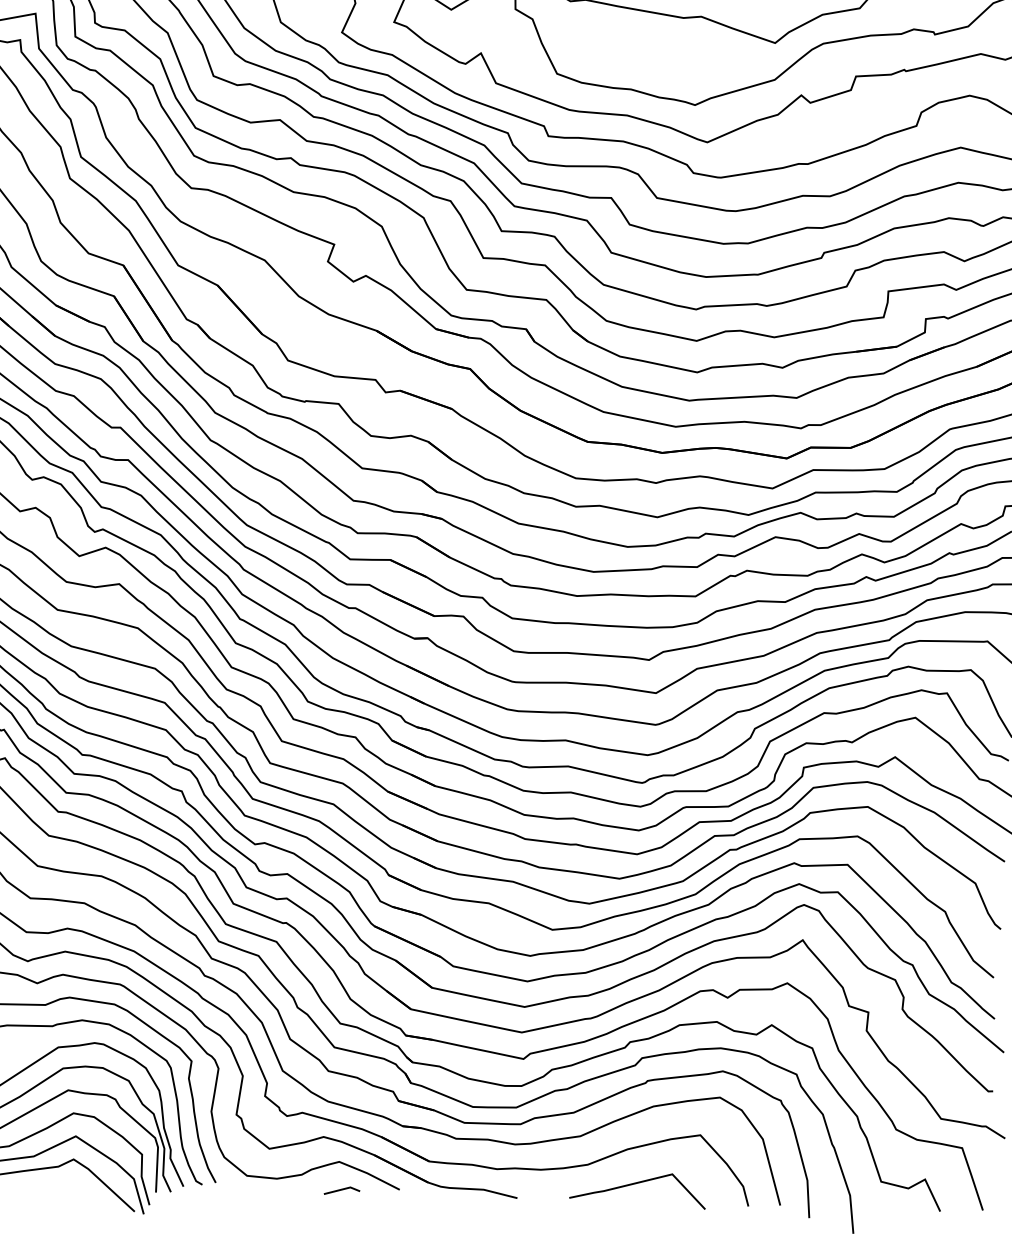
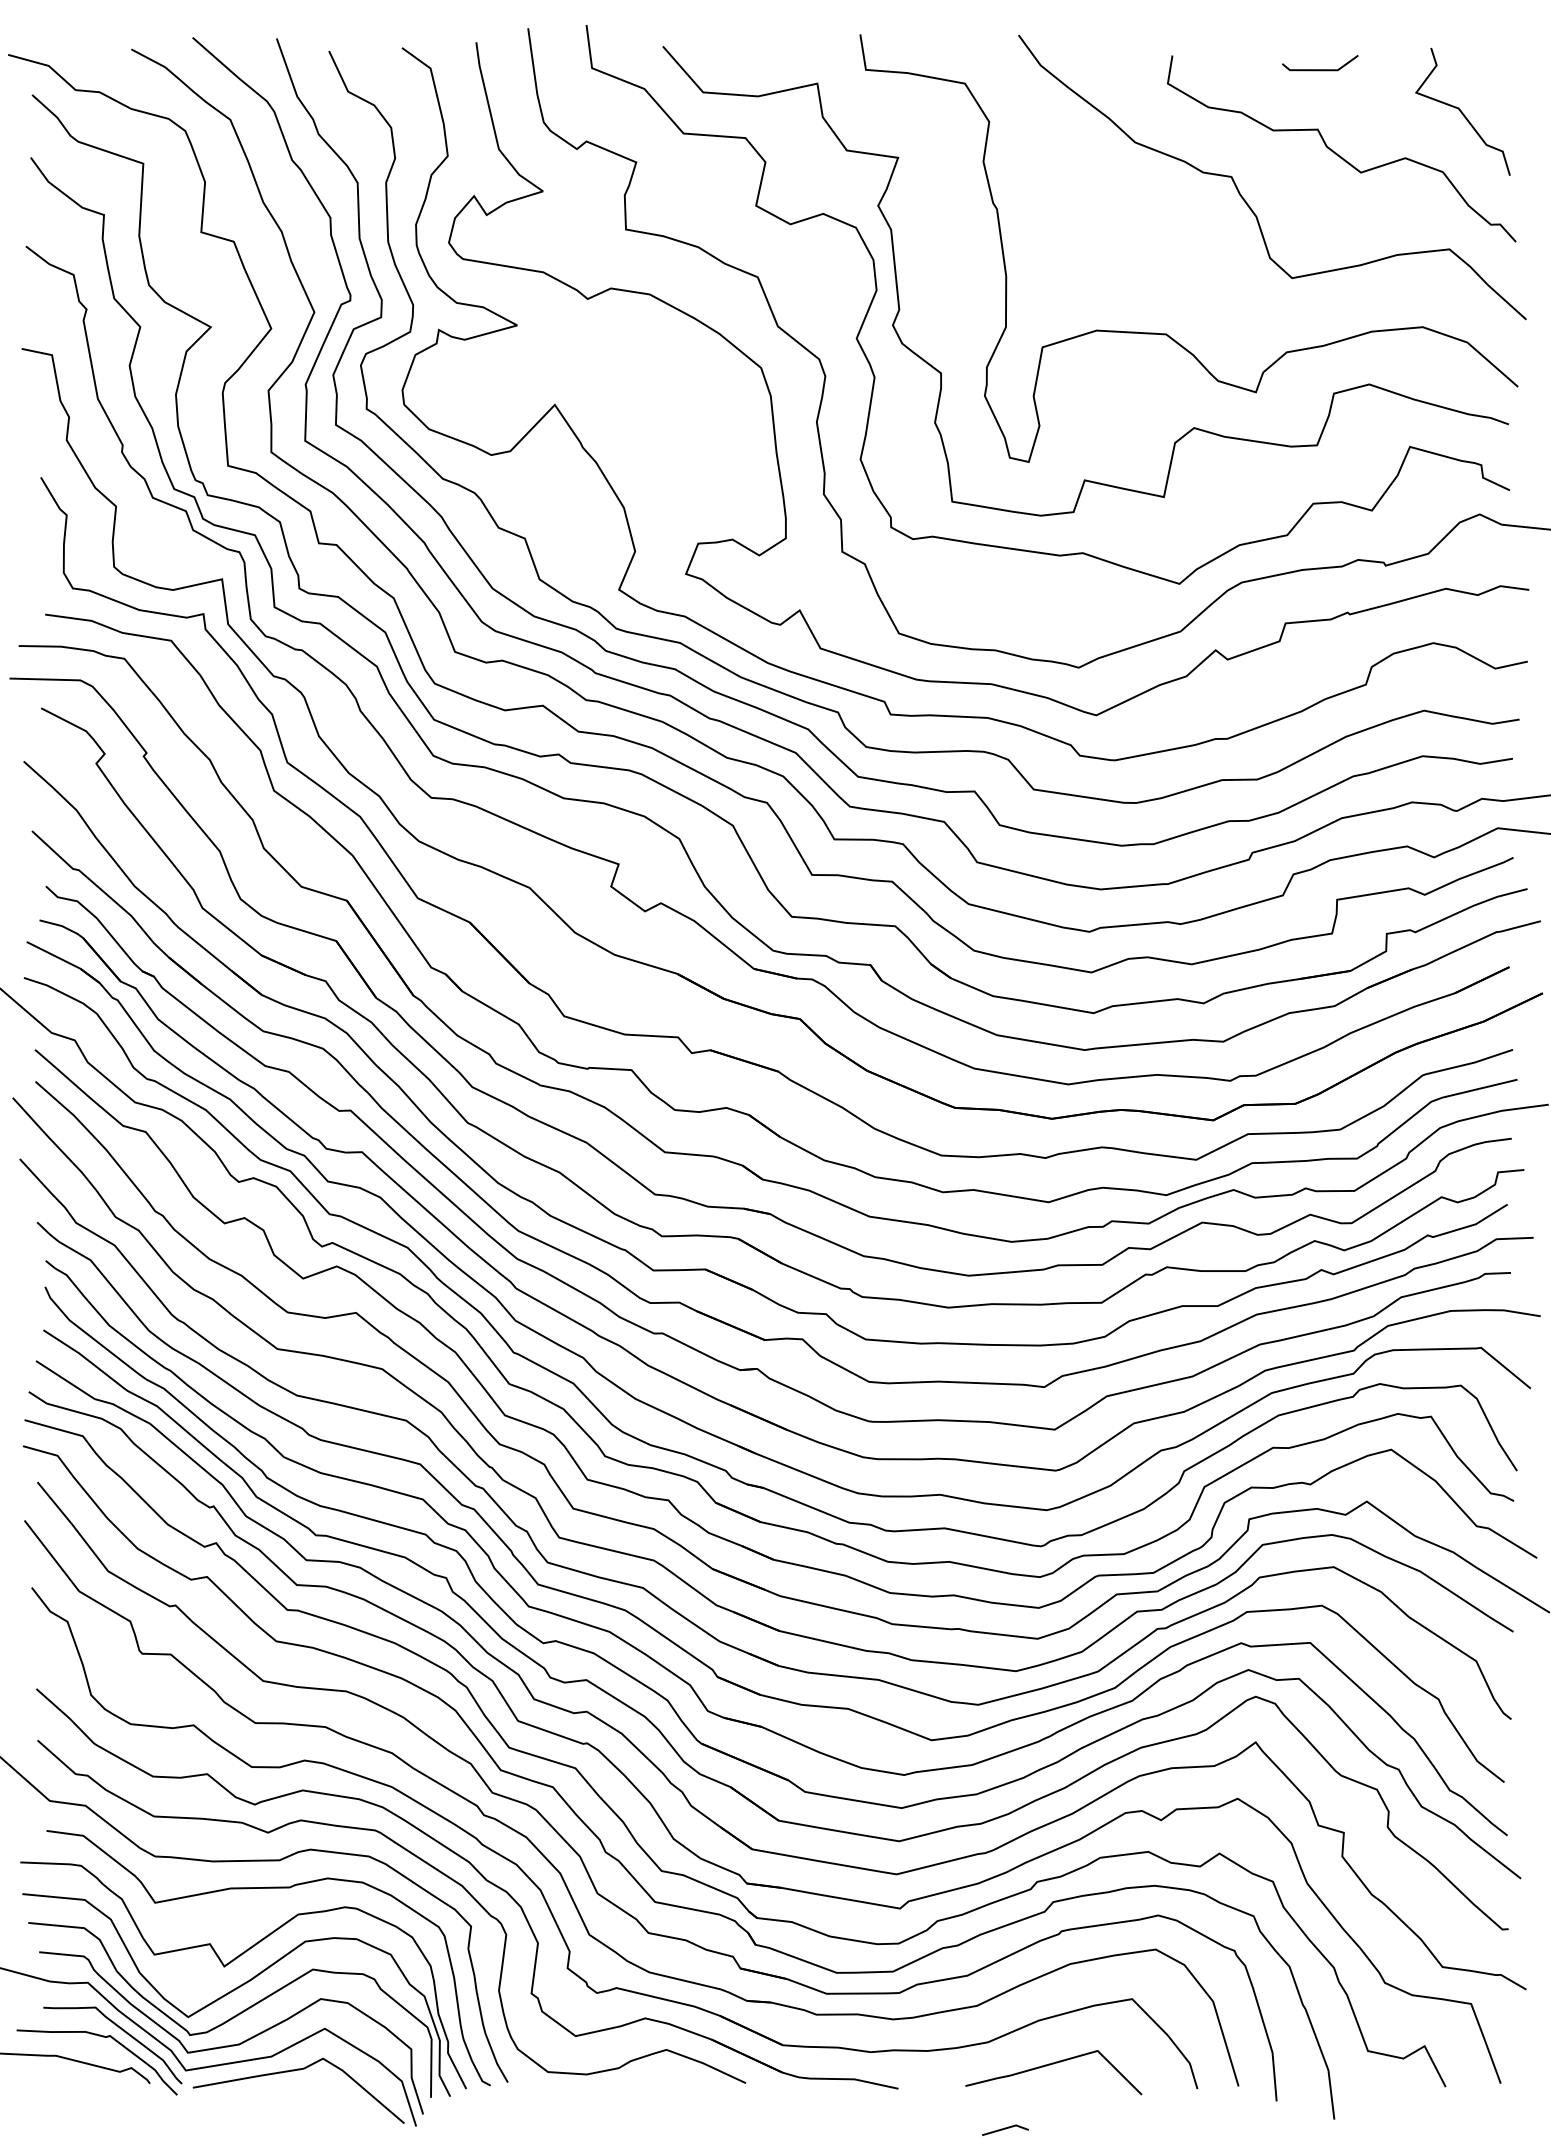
line: (342, 1190) -> (1005, 2129), moved

